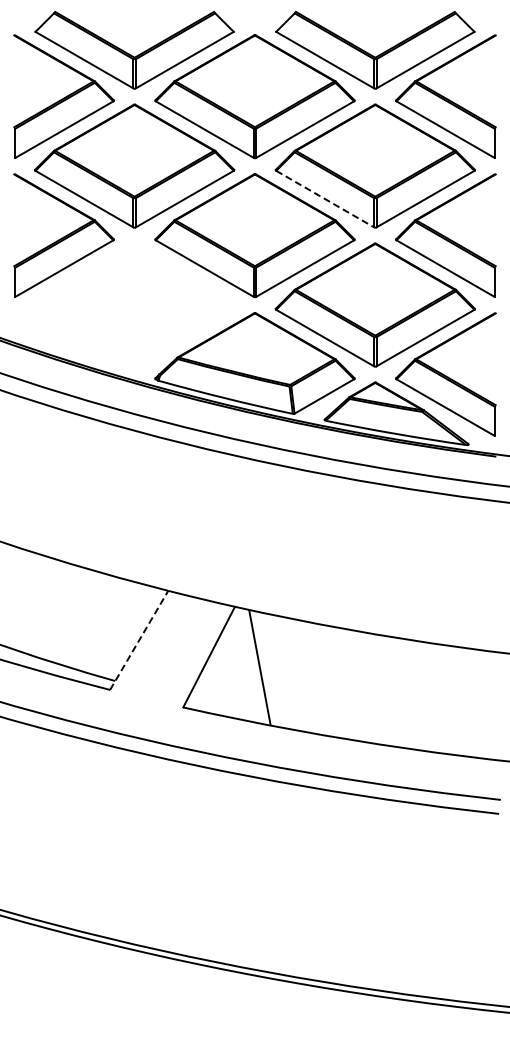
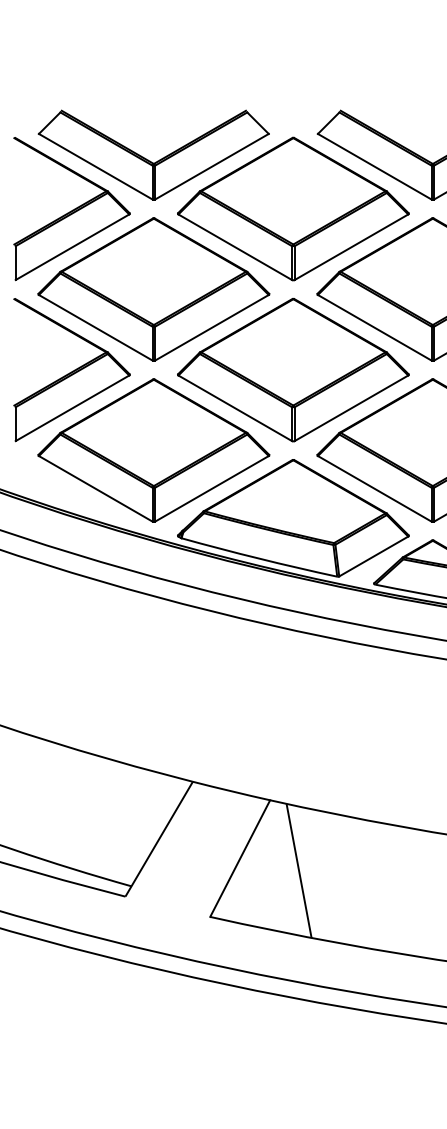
line: (325, 199) -> (375, 328), dashed -> solid
part: (134, 304) -> (153, 449), added
line: (139, 639) -> (159, 838), dashed -> solid

